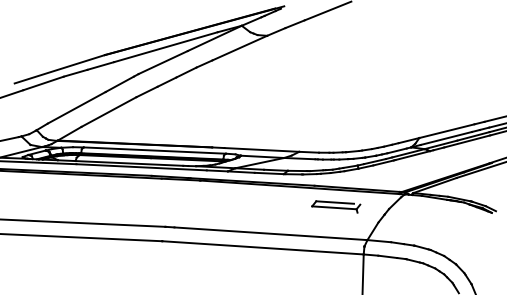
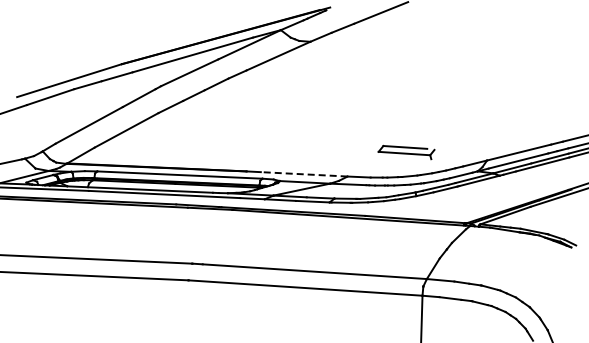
line: (261, 150) -> (303, 174), solid -> dashed
part: (336, 206) -> (406, 152), moved

